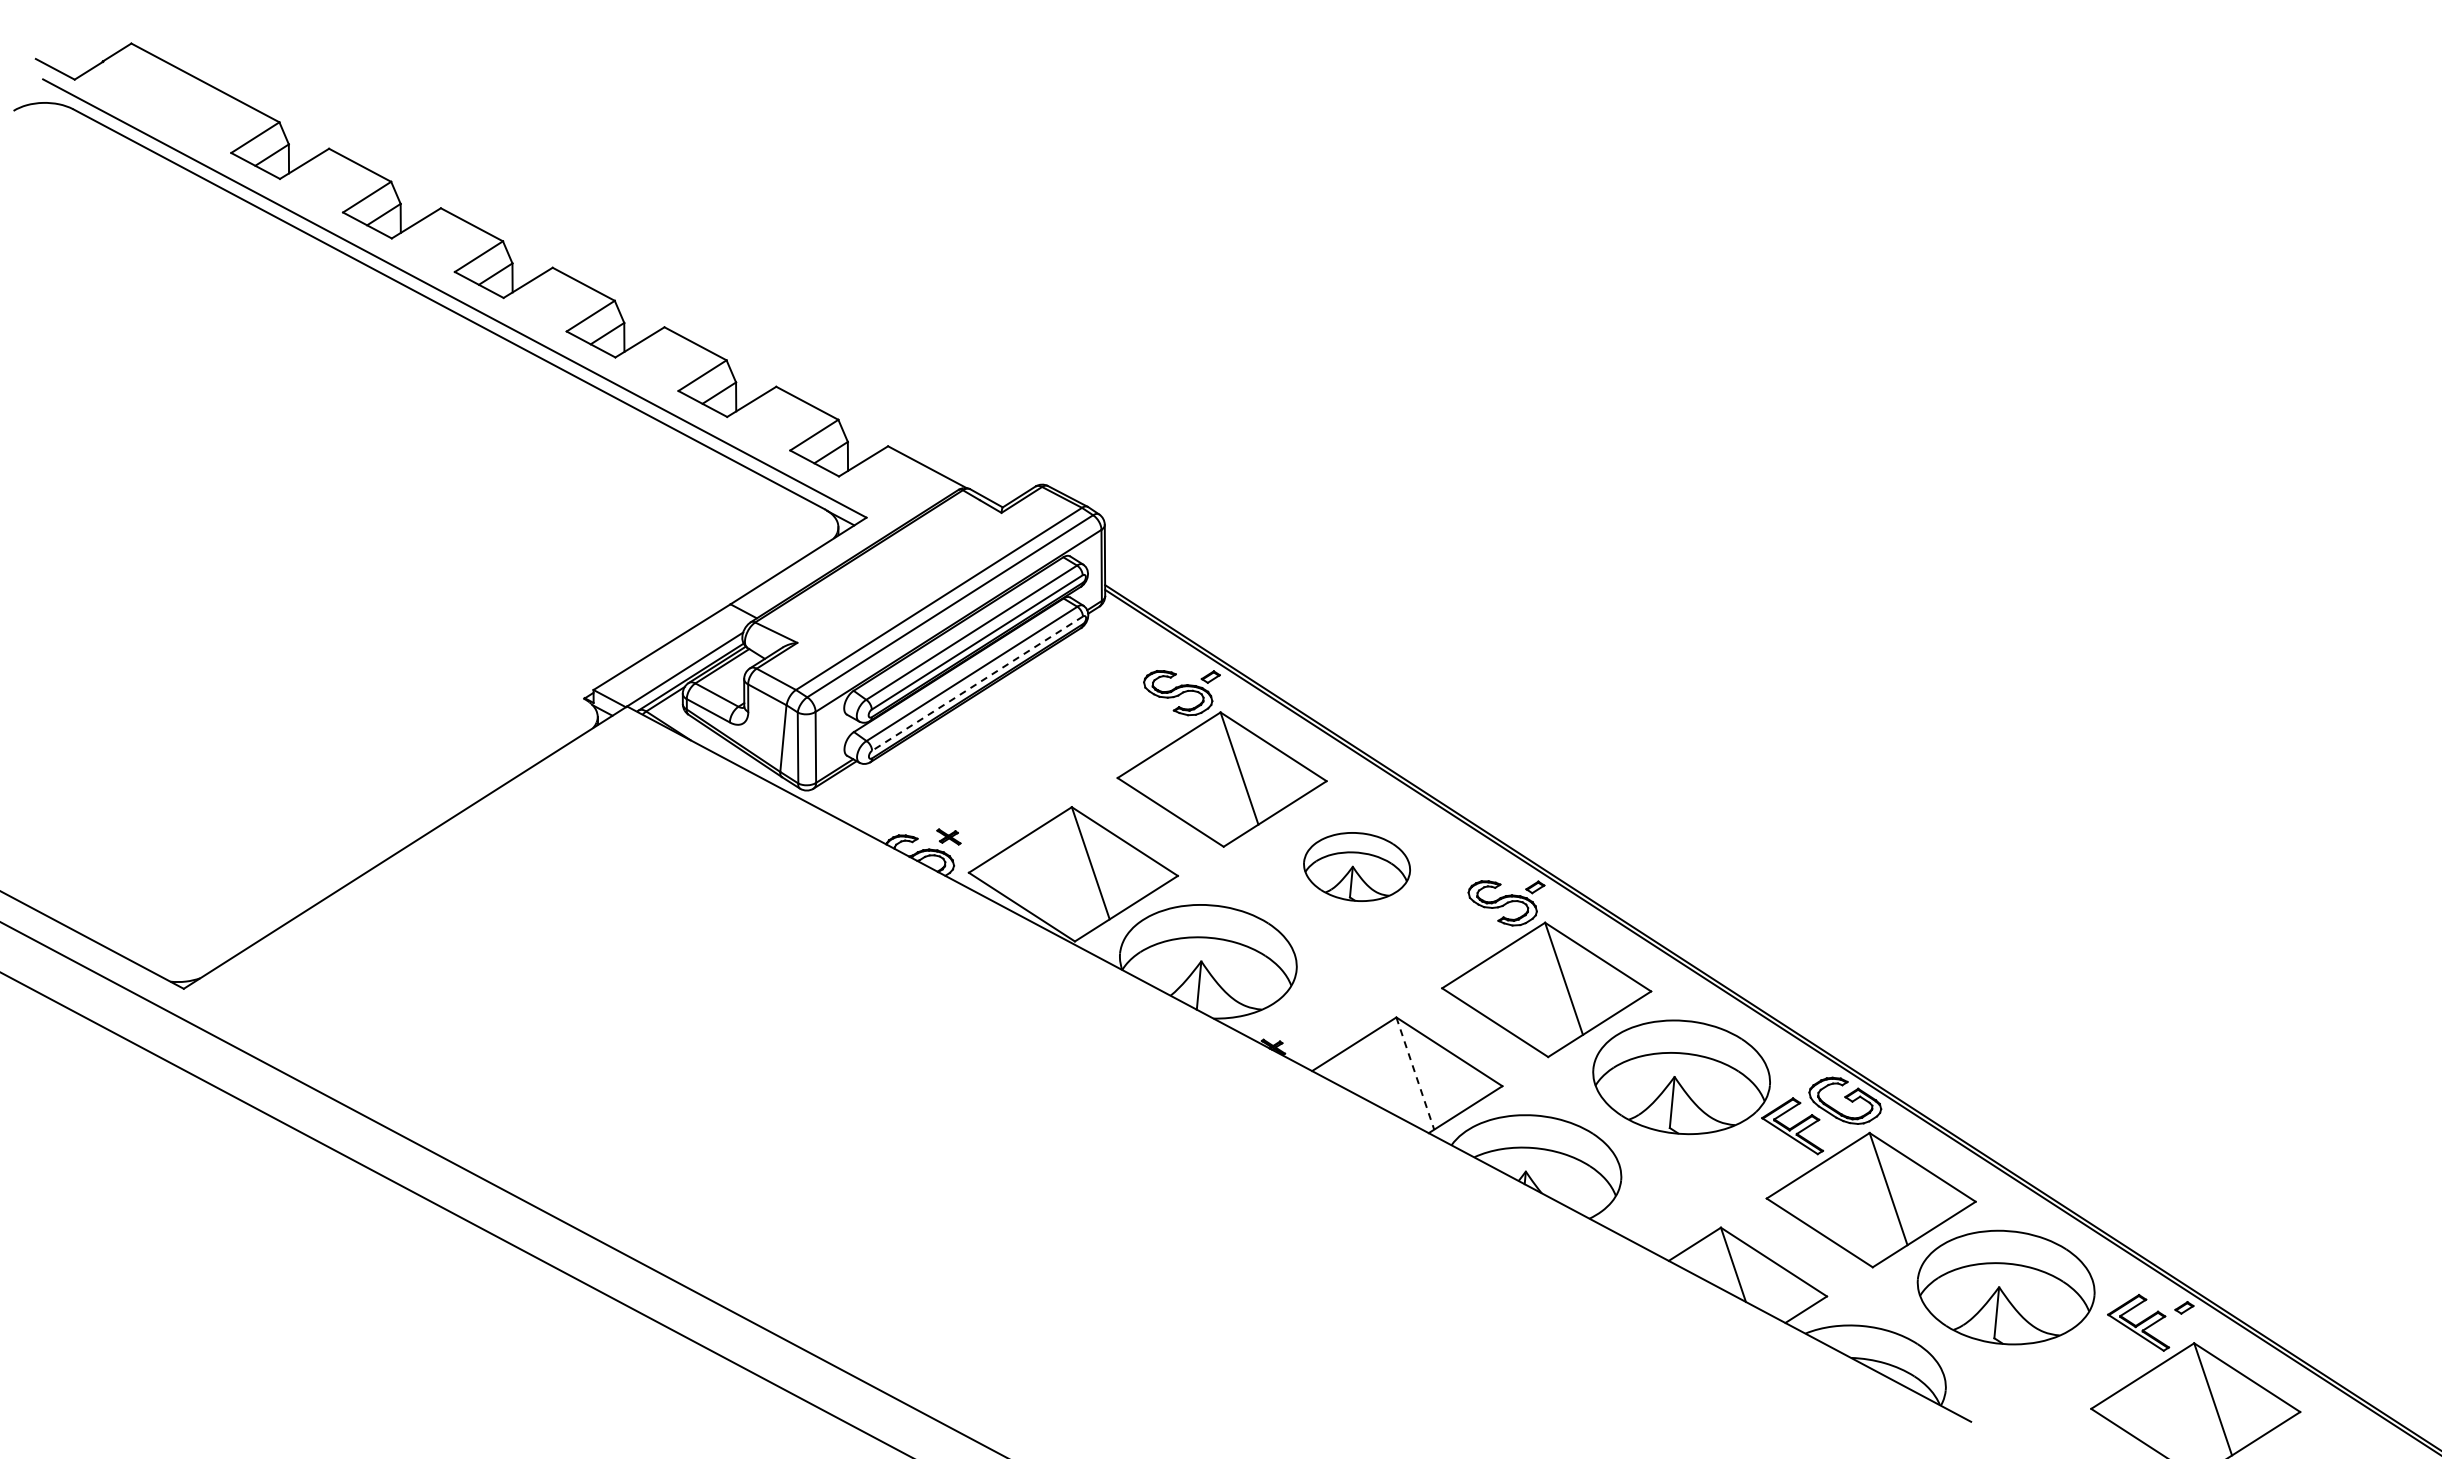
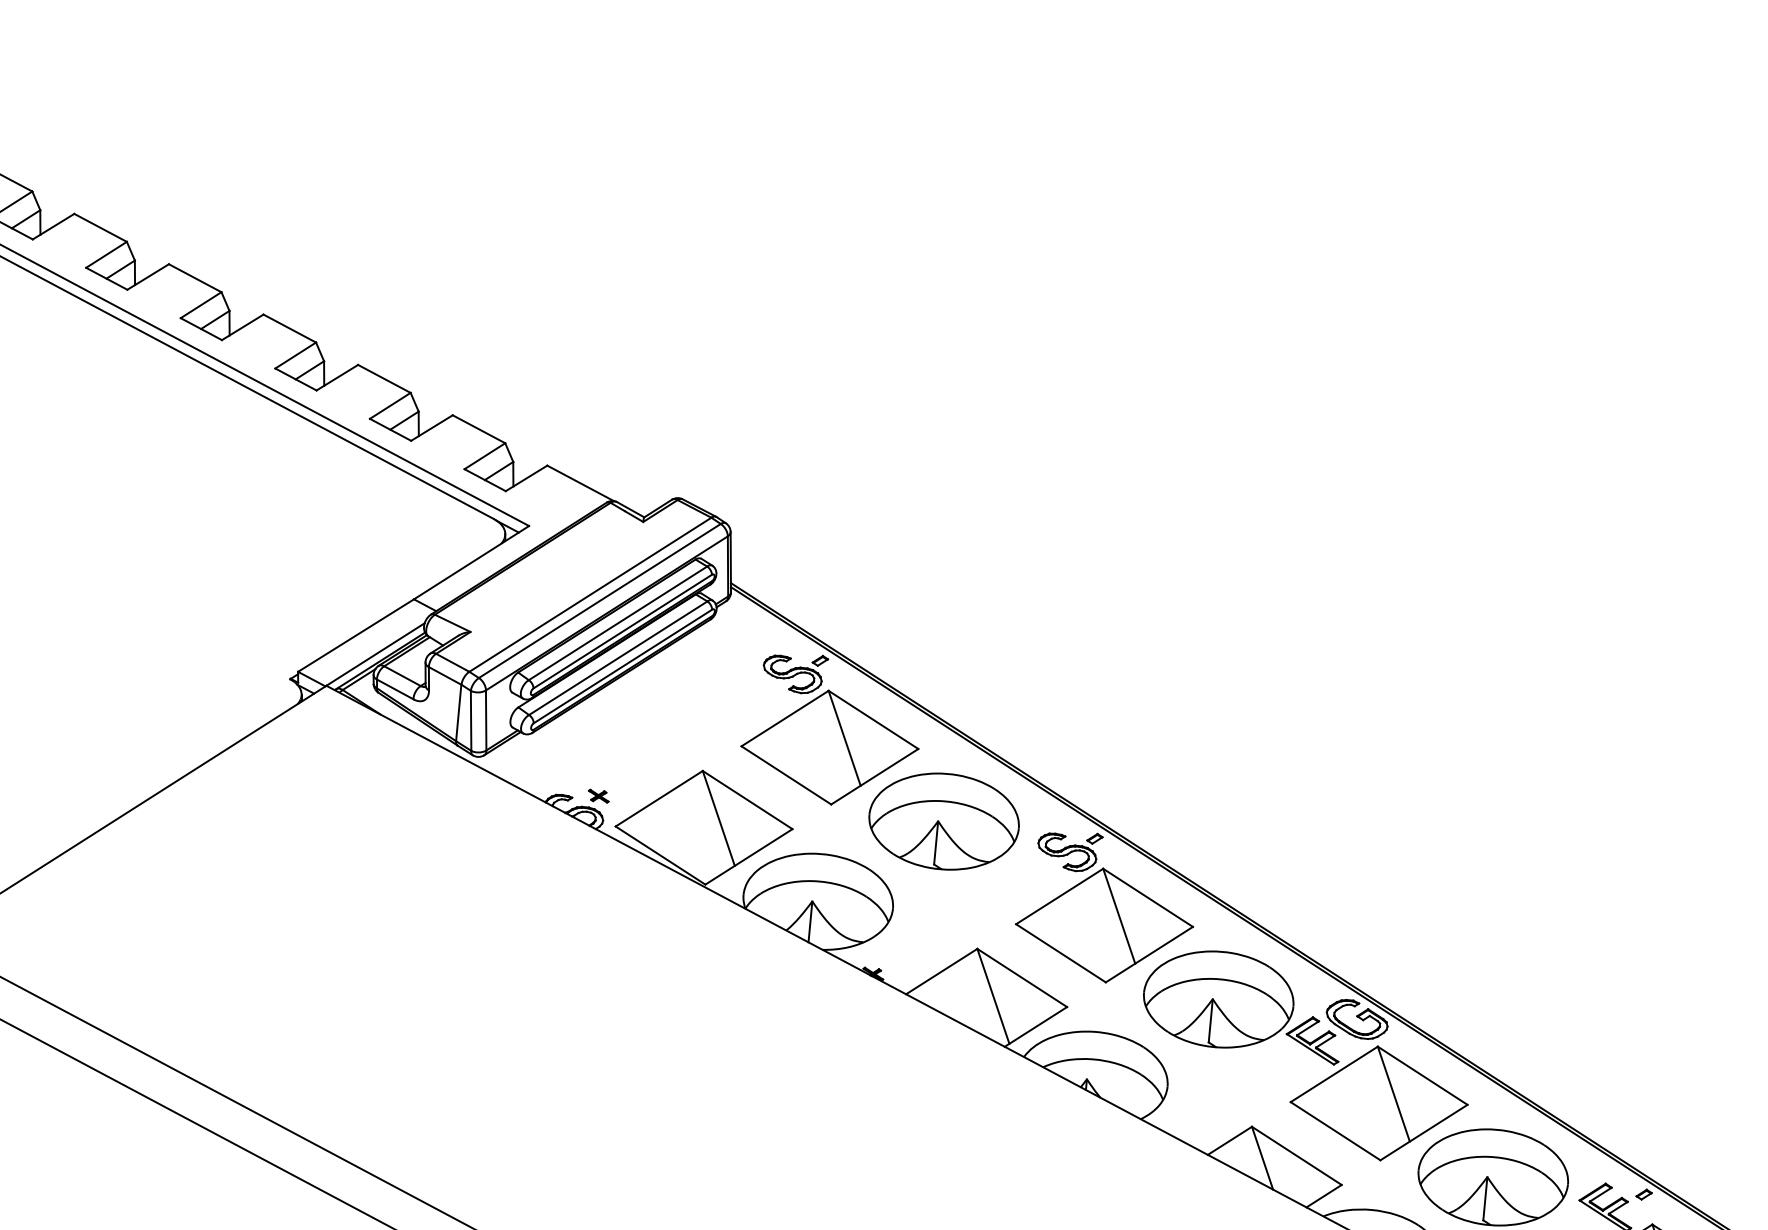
line: (977, 683) -> (622, 666), dashed -> solid
part: (1356, 866) -> (943, 821), size x1.67
line: (1415, 1074) -> (993, 997), dashed -> solid

